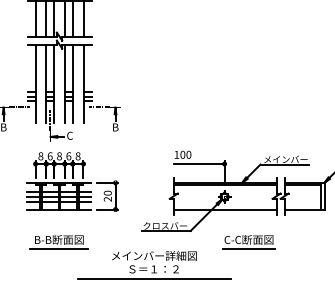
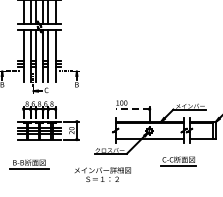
line: (199, 164) -> (132, 109), solid -> dashed
part: (59, 242) -> (29, 164), moved
part: (248, 242) -> (178, 161), moved
line: (153, 278) -> (102, 185), removed

